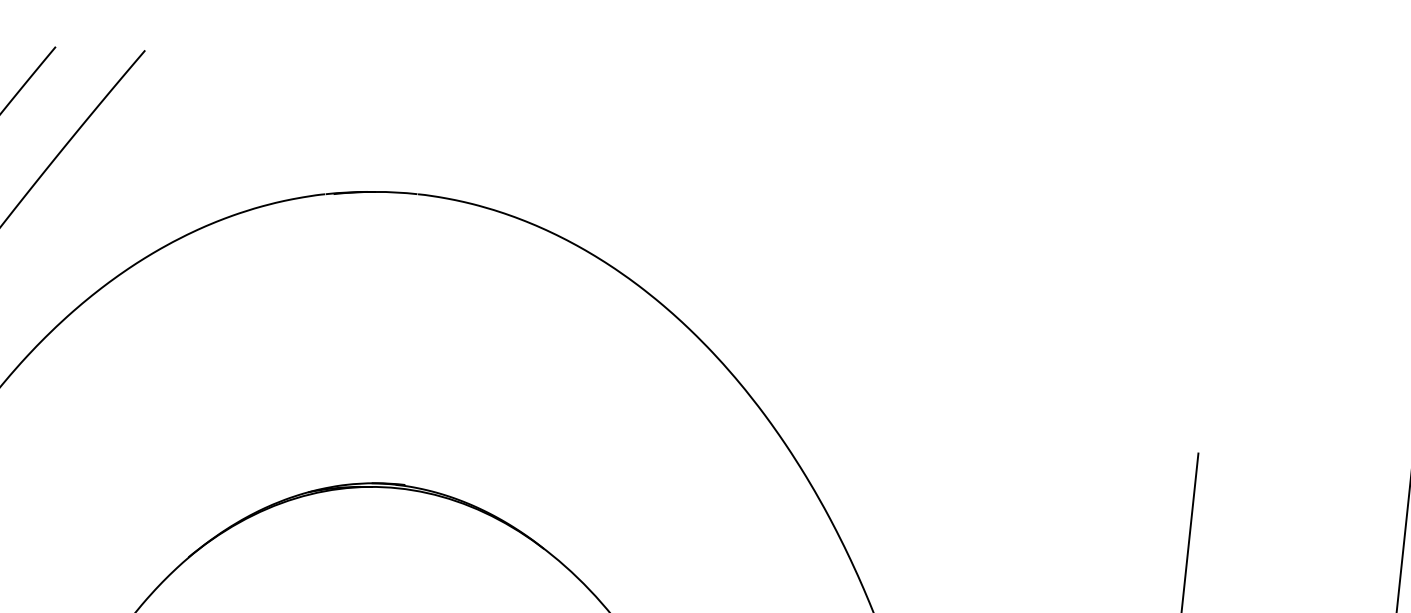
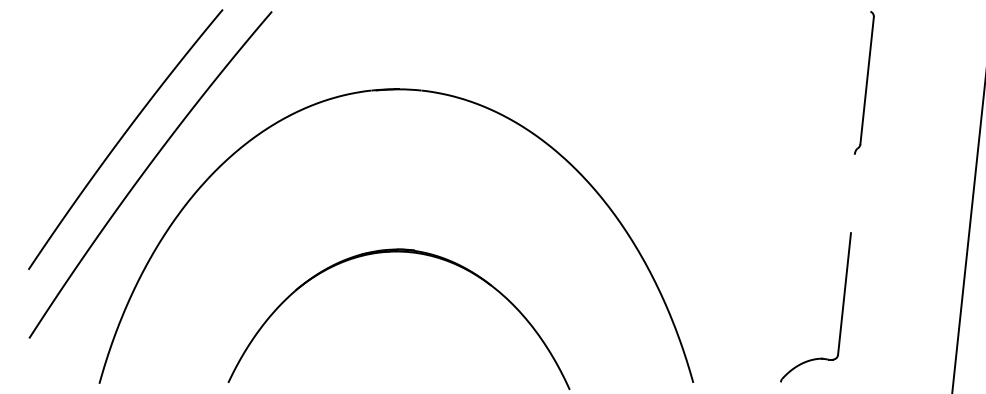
part: (1223, 179) -> (864, 82), added

